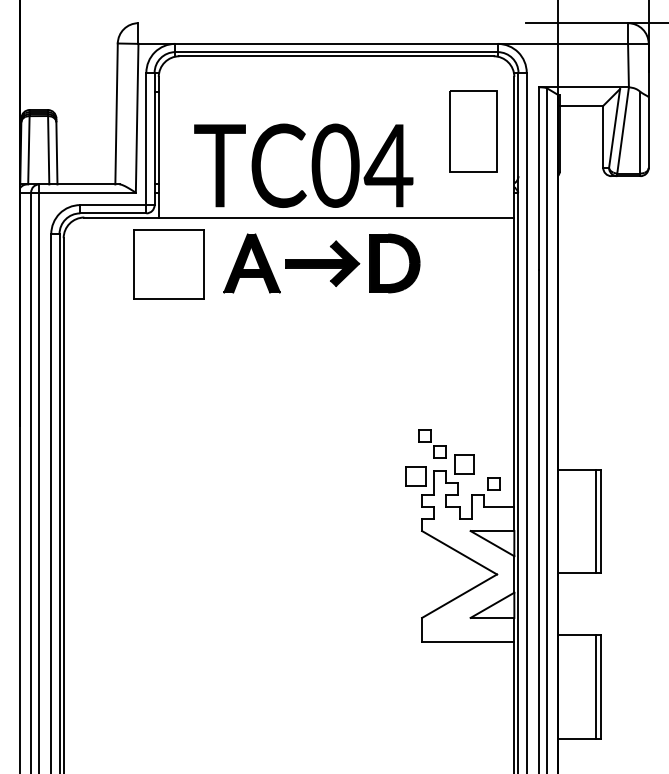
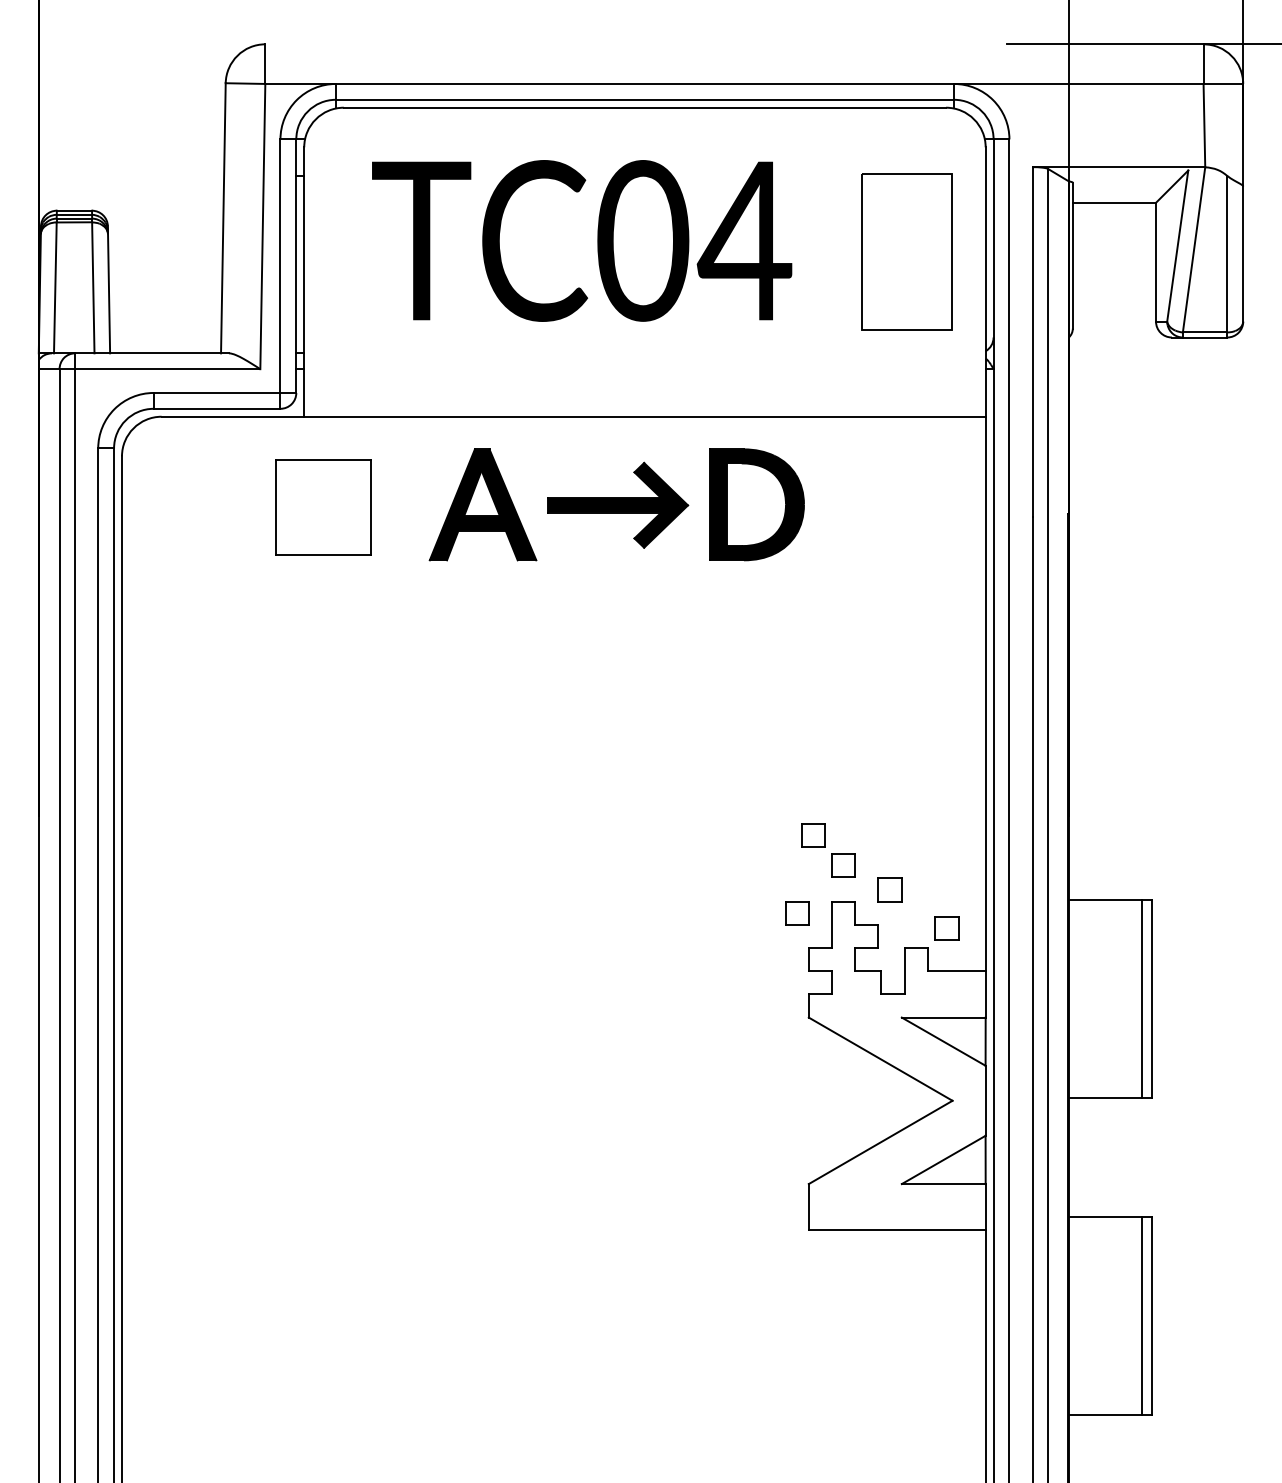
text: (303, 165) -> (581, 240), moved
part: (168, 264) -> (322, 506), size x0.71
part: (463, 464) -> (888, 890), size x0.62
part: (415, 476) -> (796, 913), size x0.62

